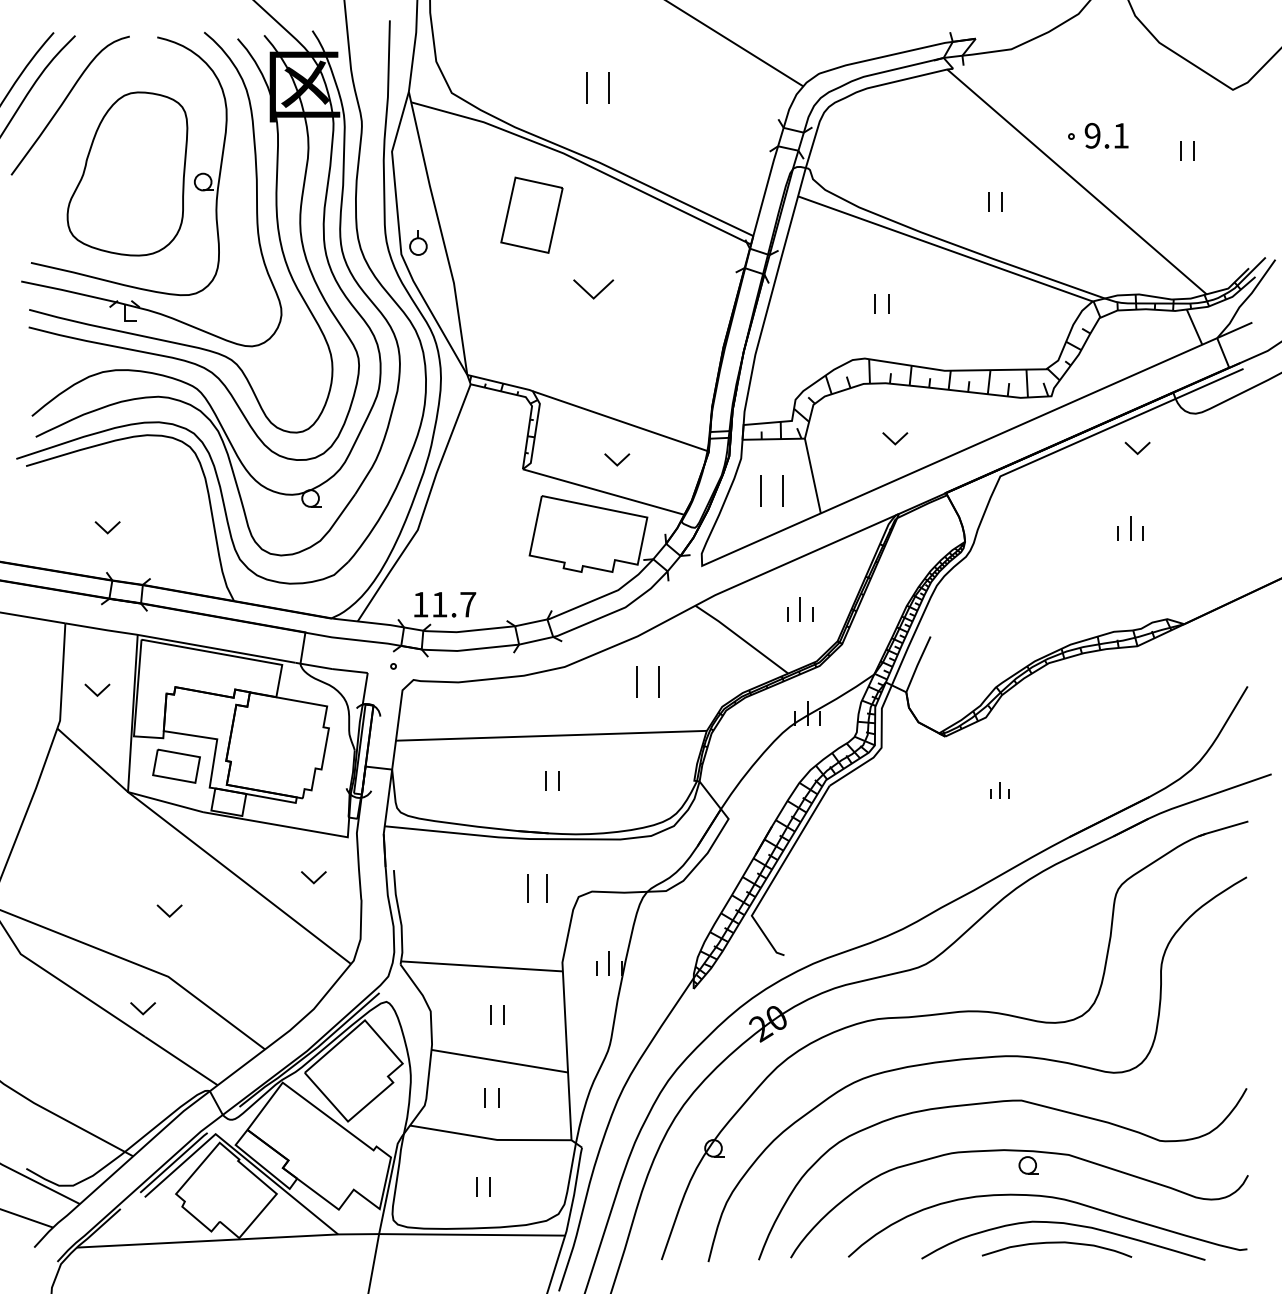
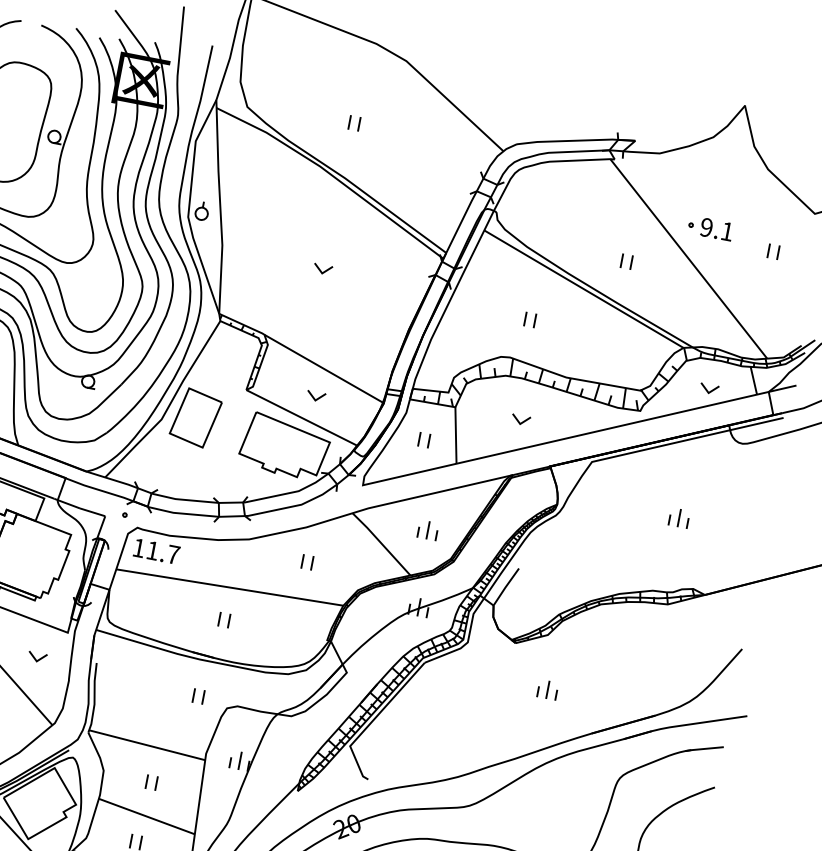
part: (598, 86) -> (354, 122), size x0.62
part: (531, 214) -> (195, 417), moved
part: (593, 288) -> (322, 268), size x0.62
part: (1137, 447) -> (709, 388), moved
part: (771, 489) -> (424, 439), size x0.62
text: (445, 604) -> (157, 551), moved
part: (647, 682) -> (307, 562), size x0.62
part: (999, 790) -> (547, 689), size x1.43
part: (537, 888) -> (198, 696), size x0.71

